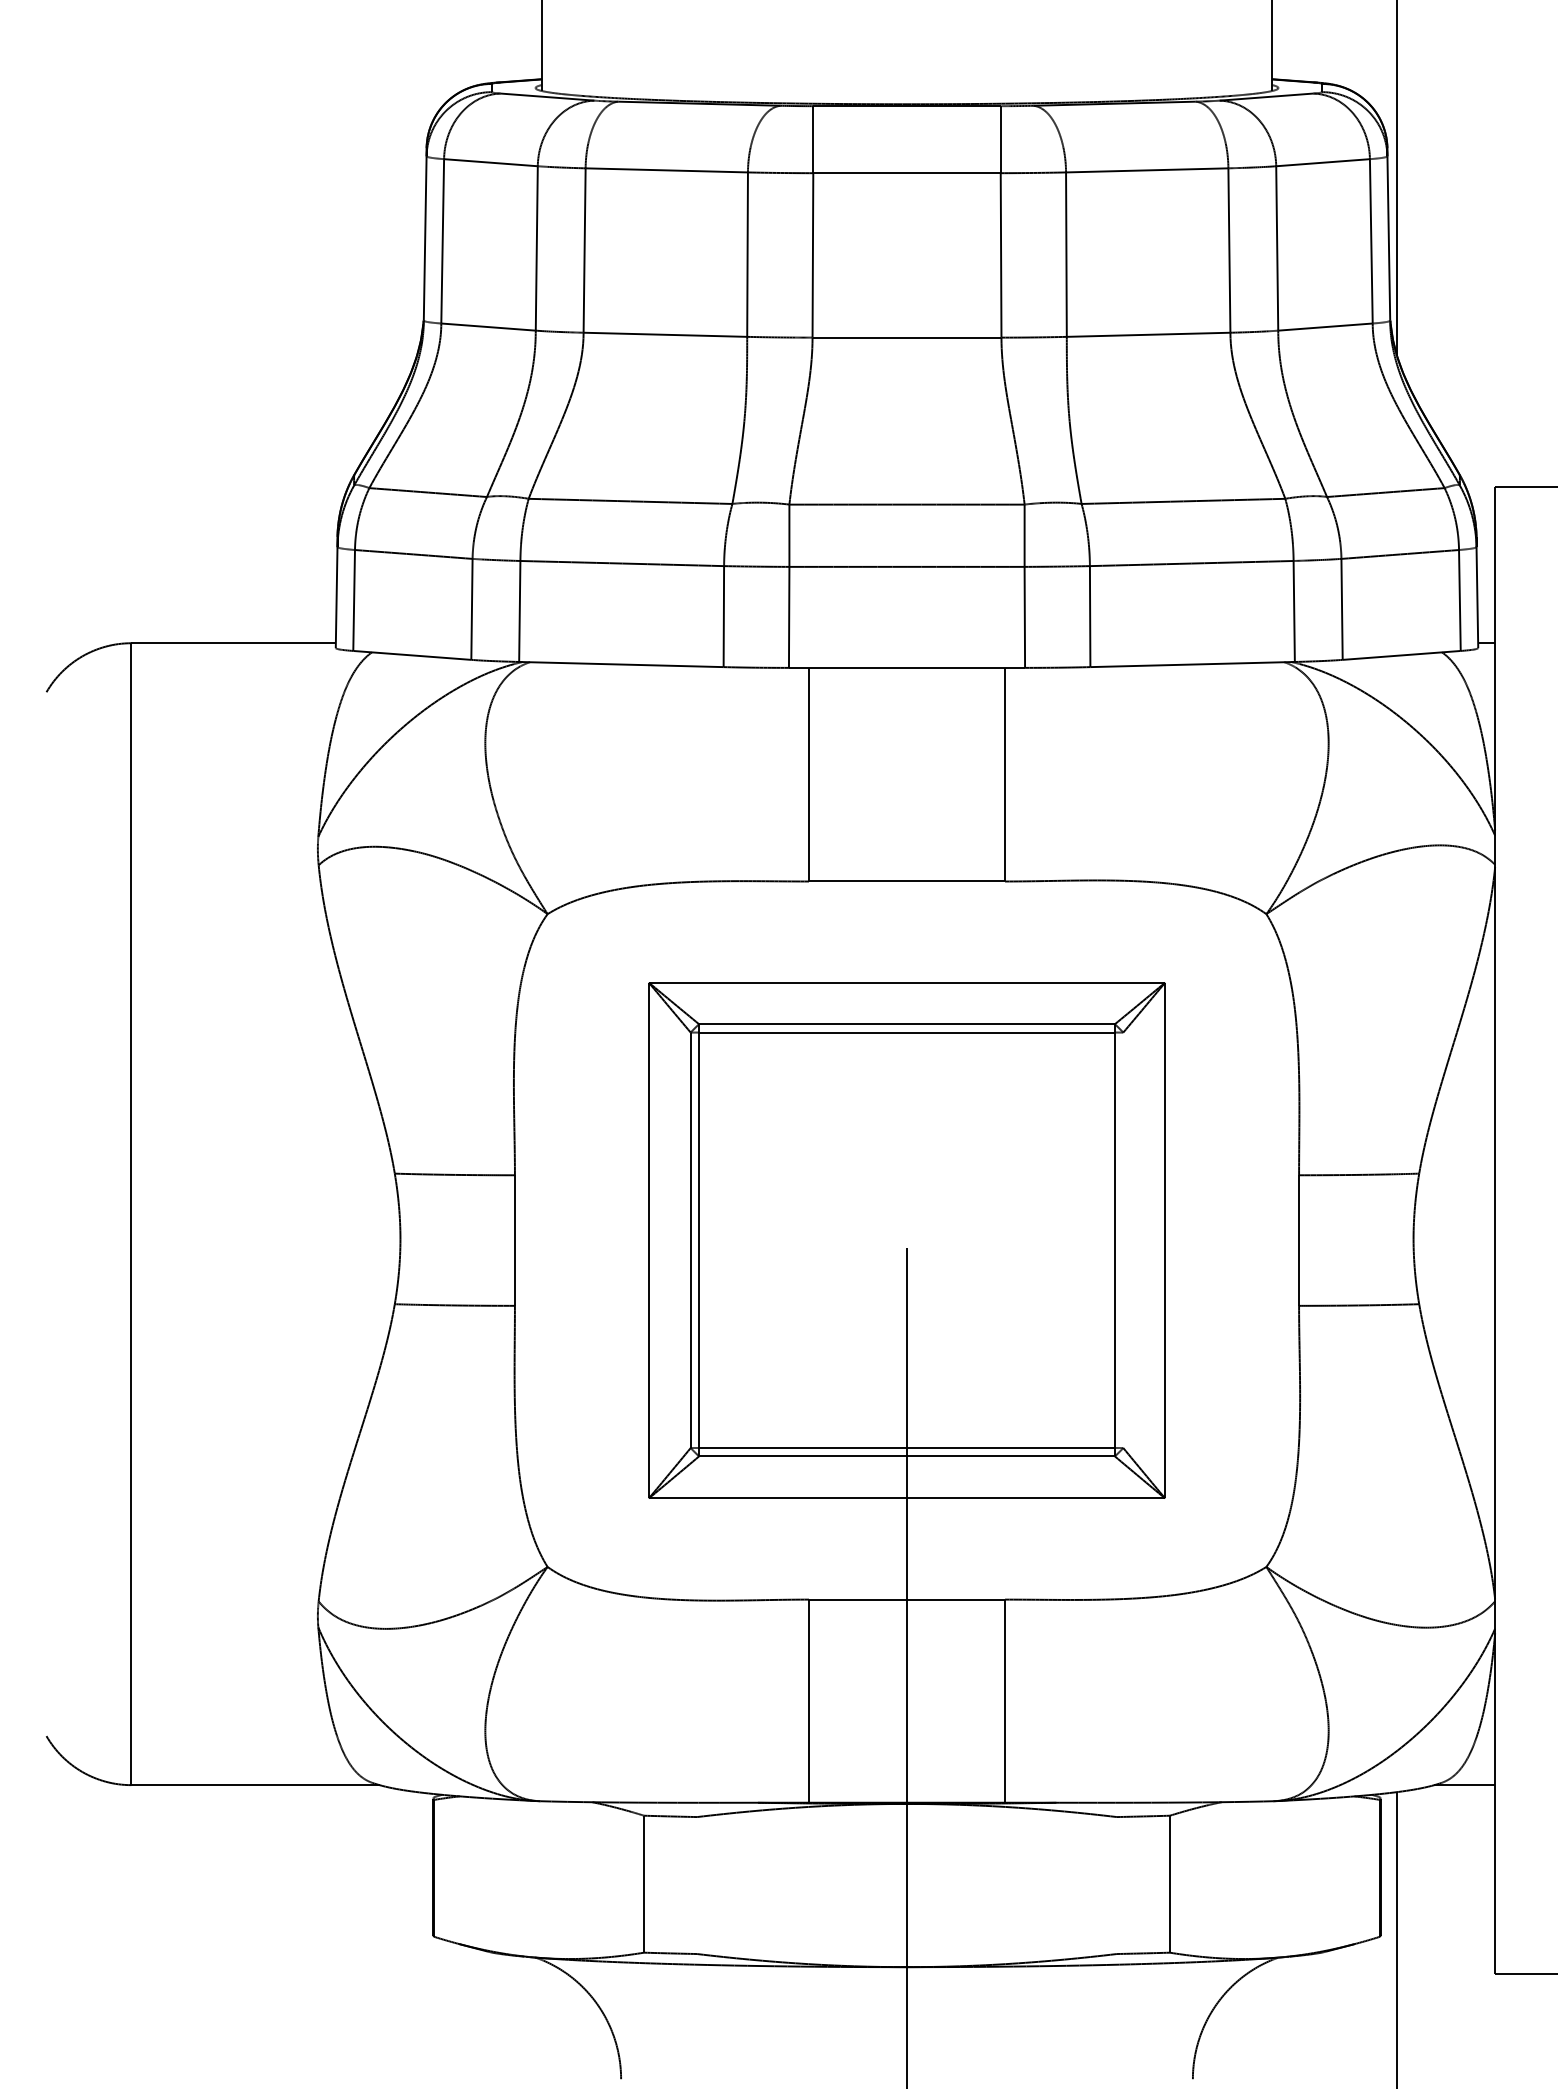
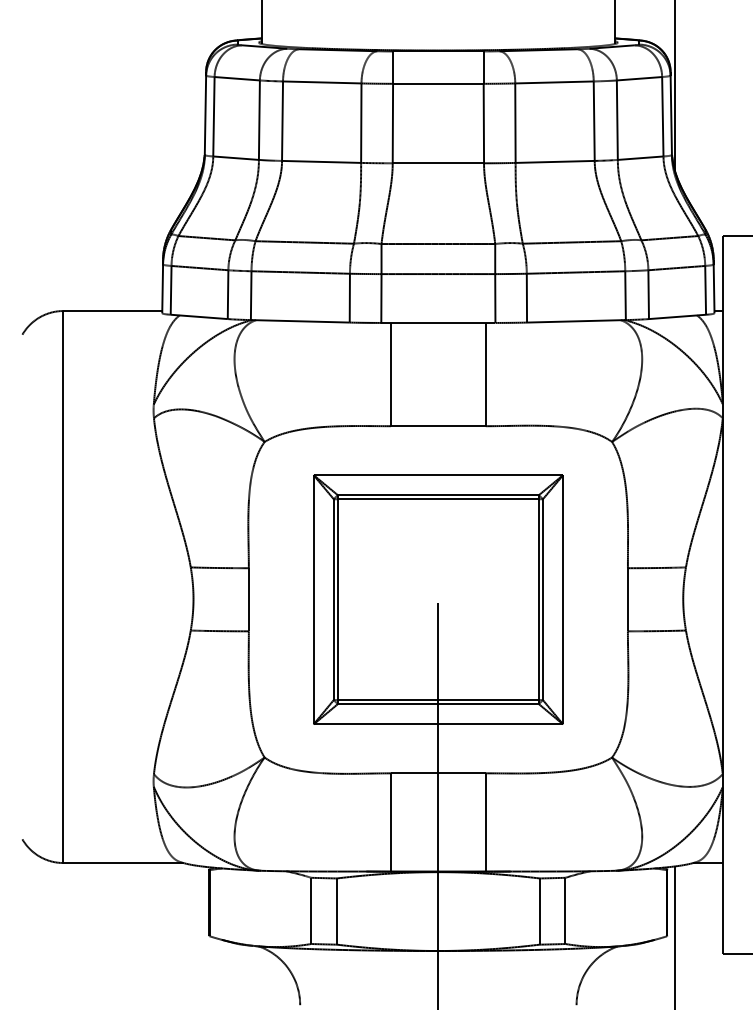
line: (1122, 1239) -> (542, 599), added
line: (696, 1885) -> (336, 911), added
line: (1116, 1885) -> (539, 911), added

